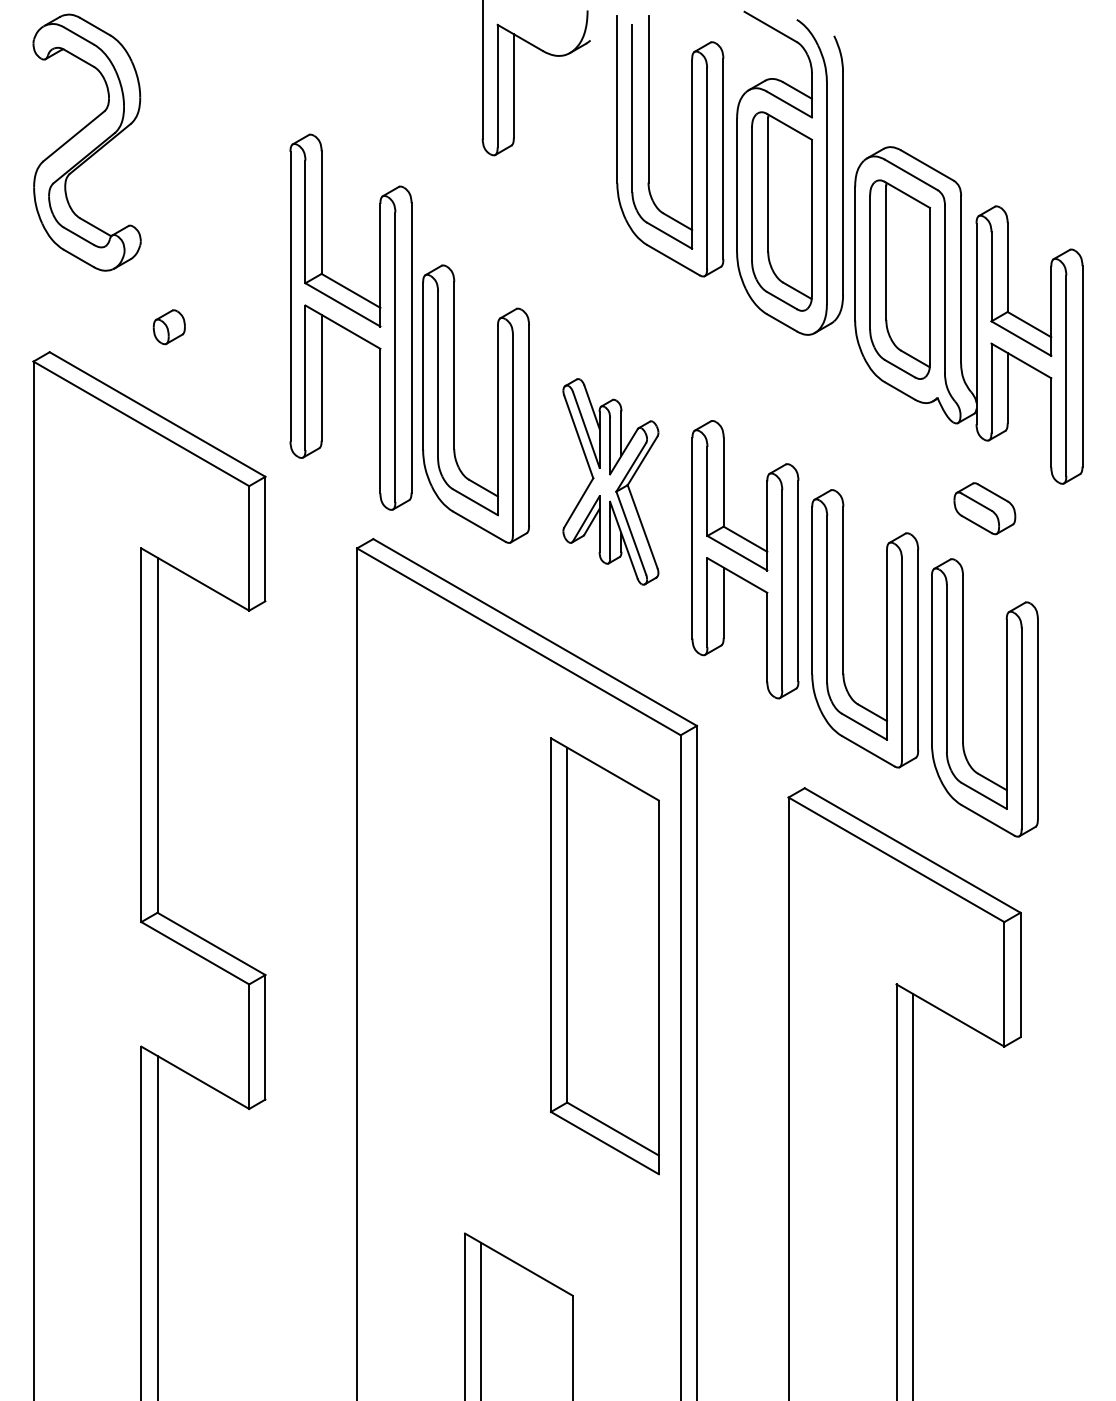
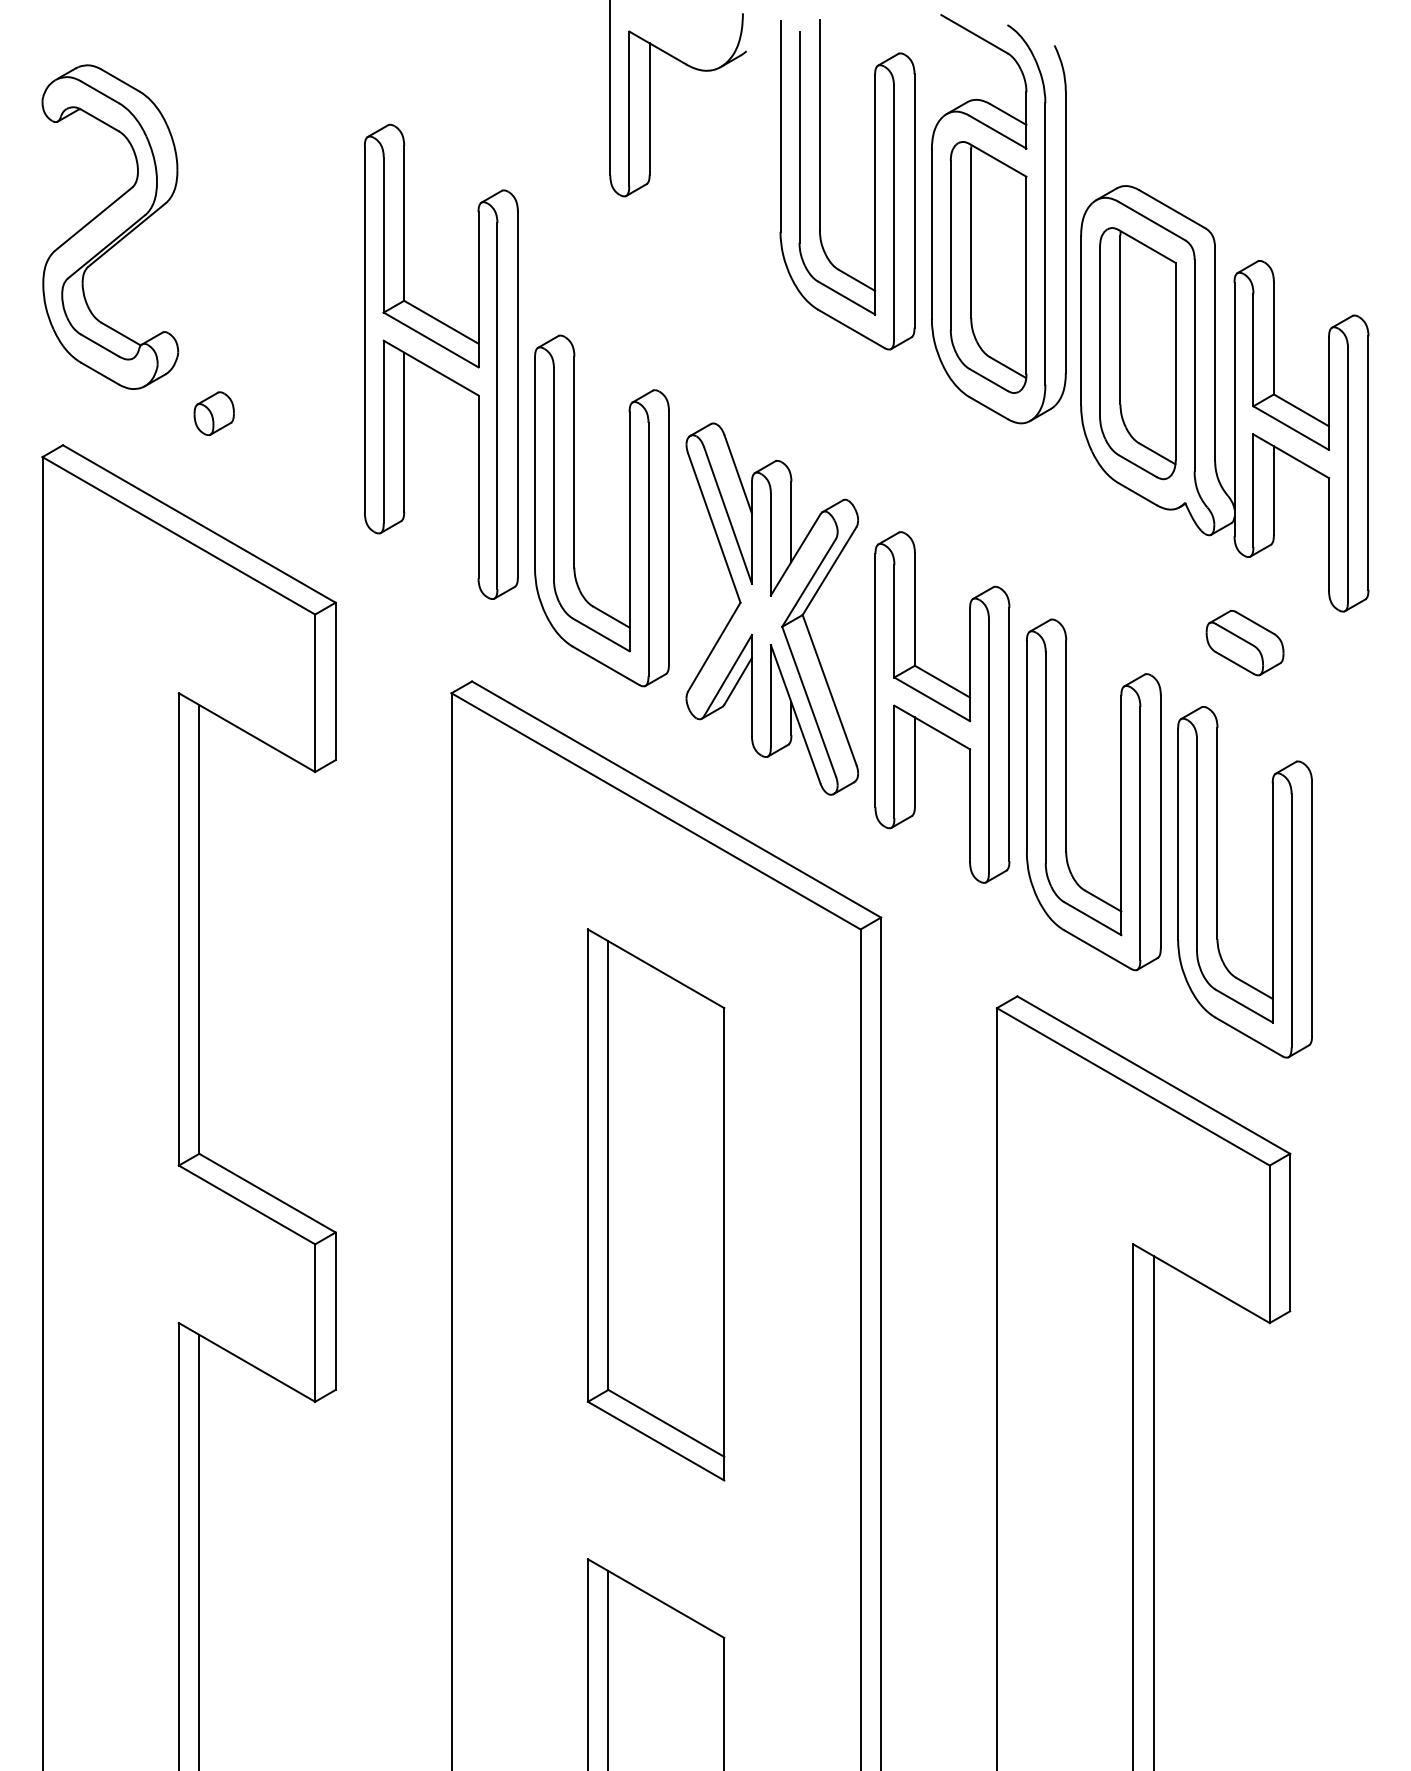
part: (86, 142) -> (109, 226), moved
part: (350, 321) -> (440, 360), moved
part: (610, 481) -> (771, 608), size x1.43
part: (604, 956) -> (655, 1205), moved

